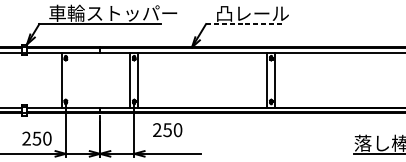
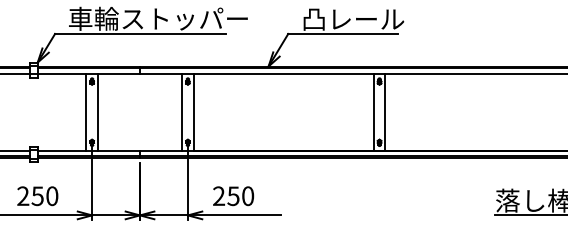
line: (245, 23) -> (343, 33), dashed -> solid
line: (69, 79) -> (97, 111), added
text: (167, 130) -> (233, 196), moved
text: (36, 138) -> (37, 196), moved

